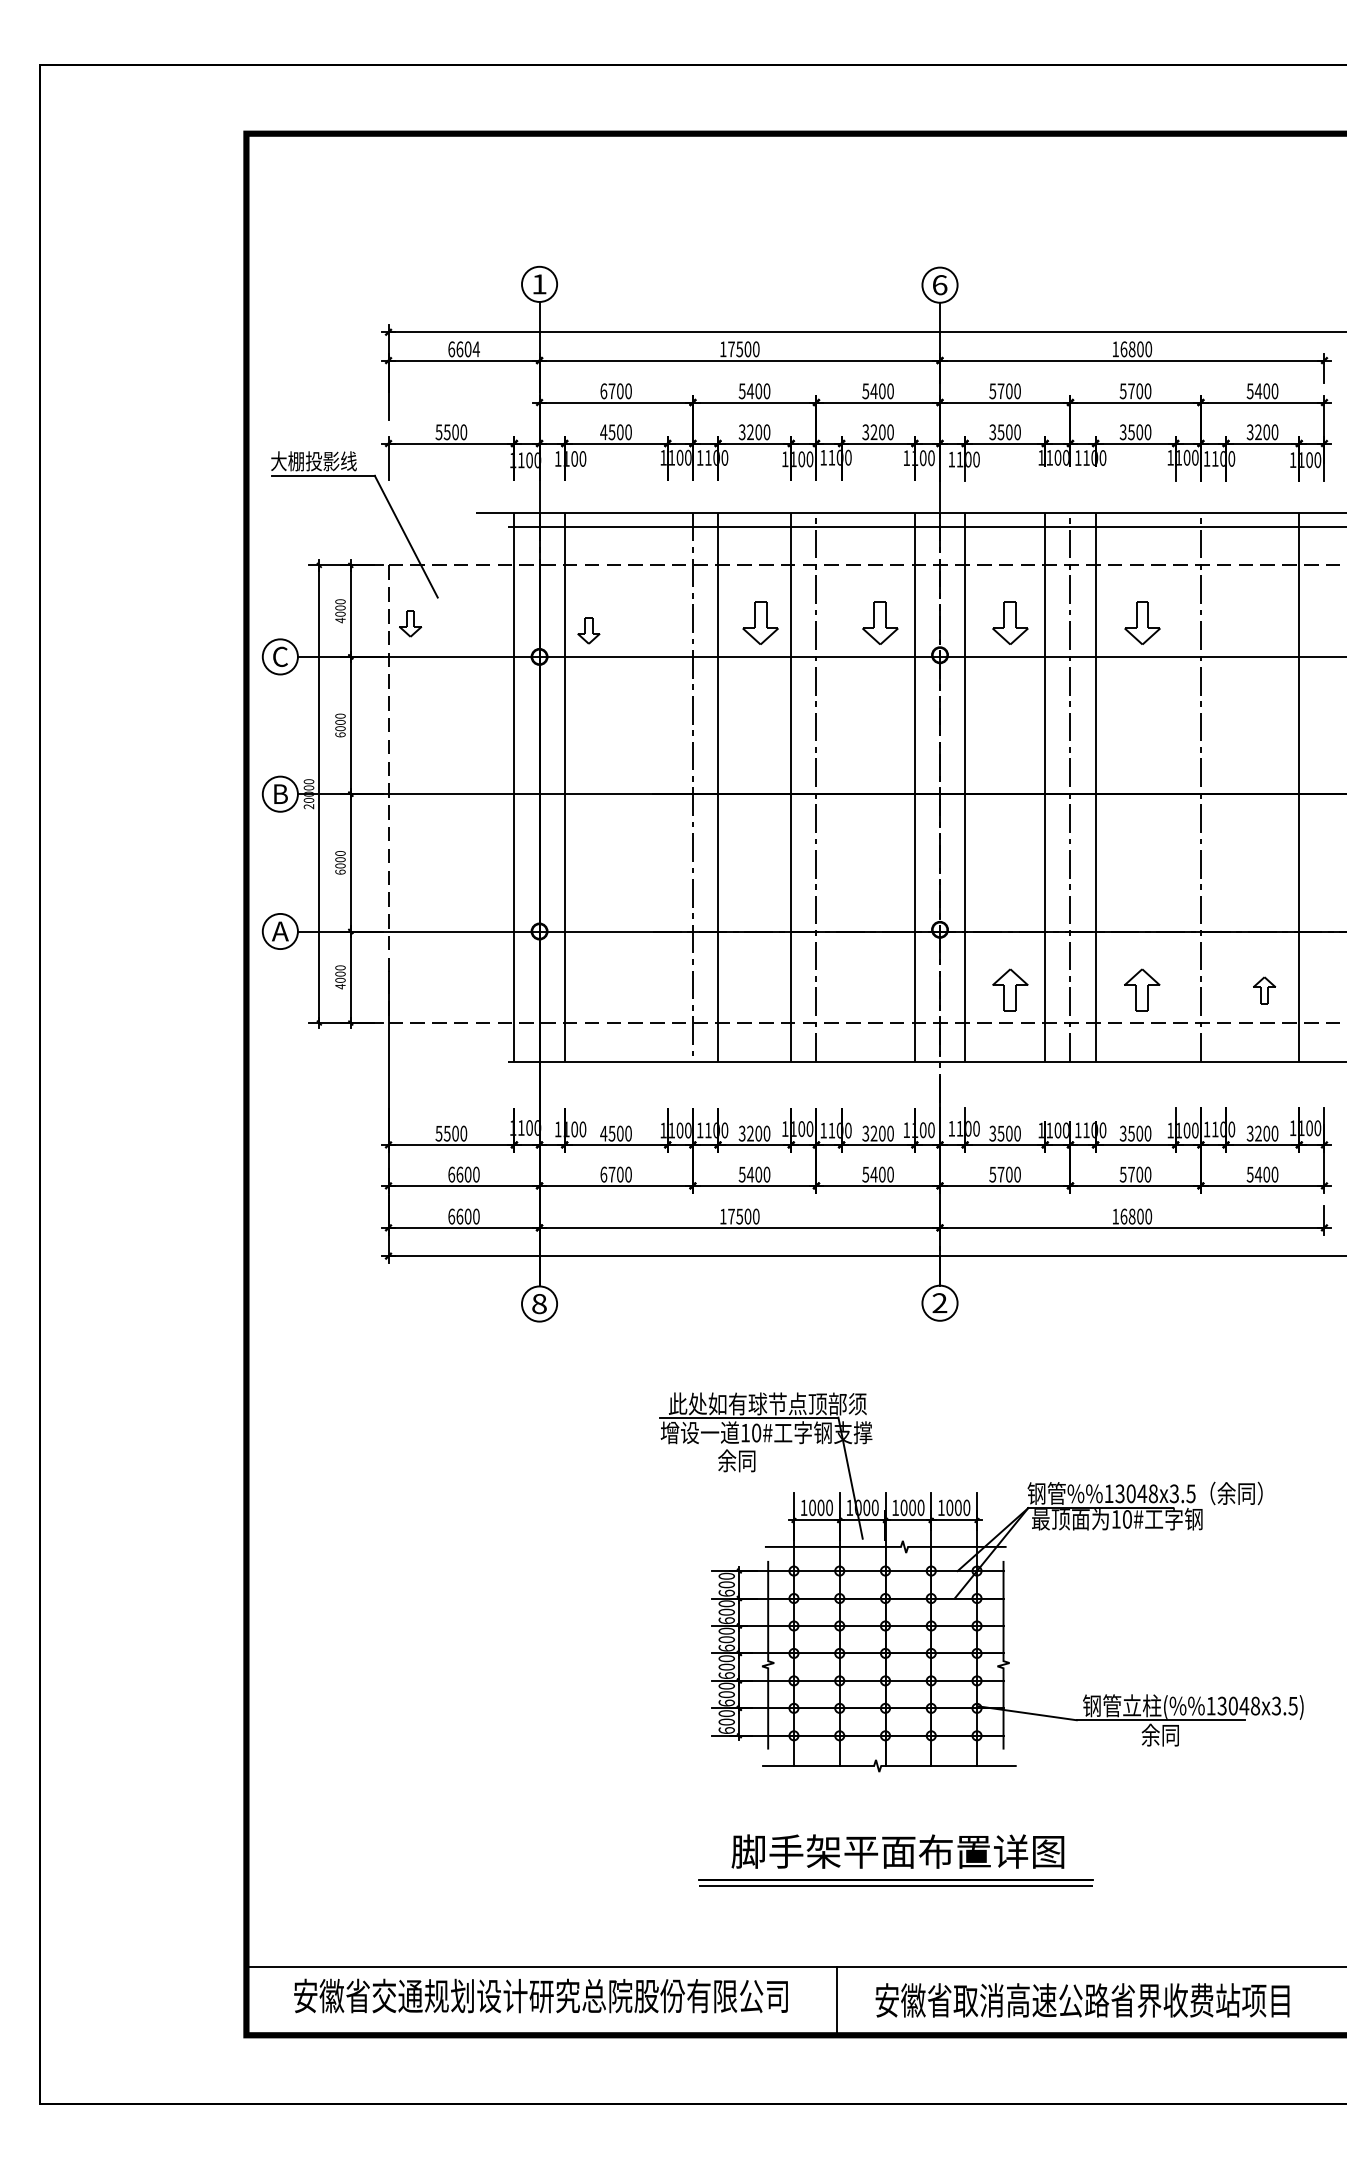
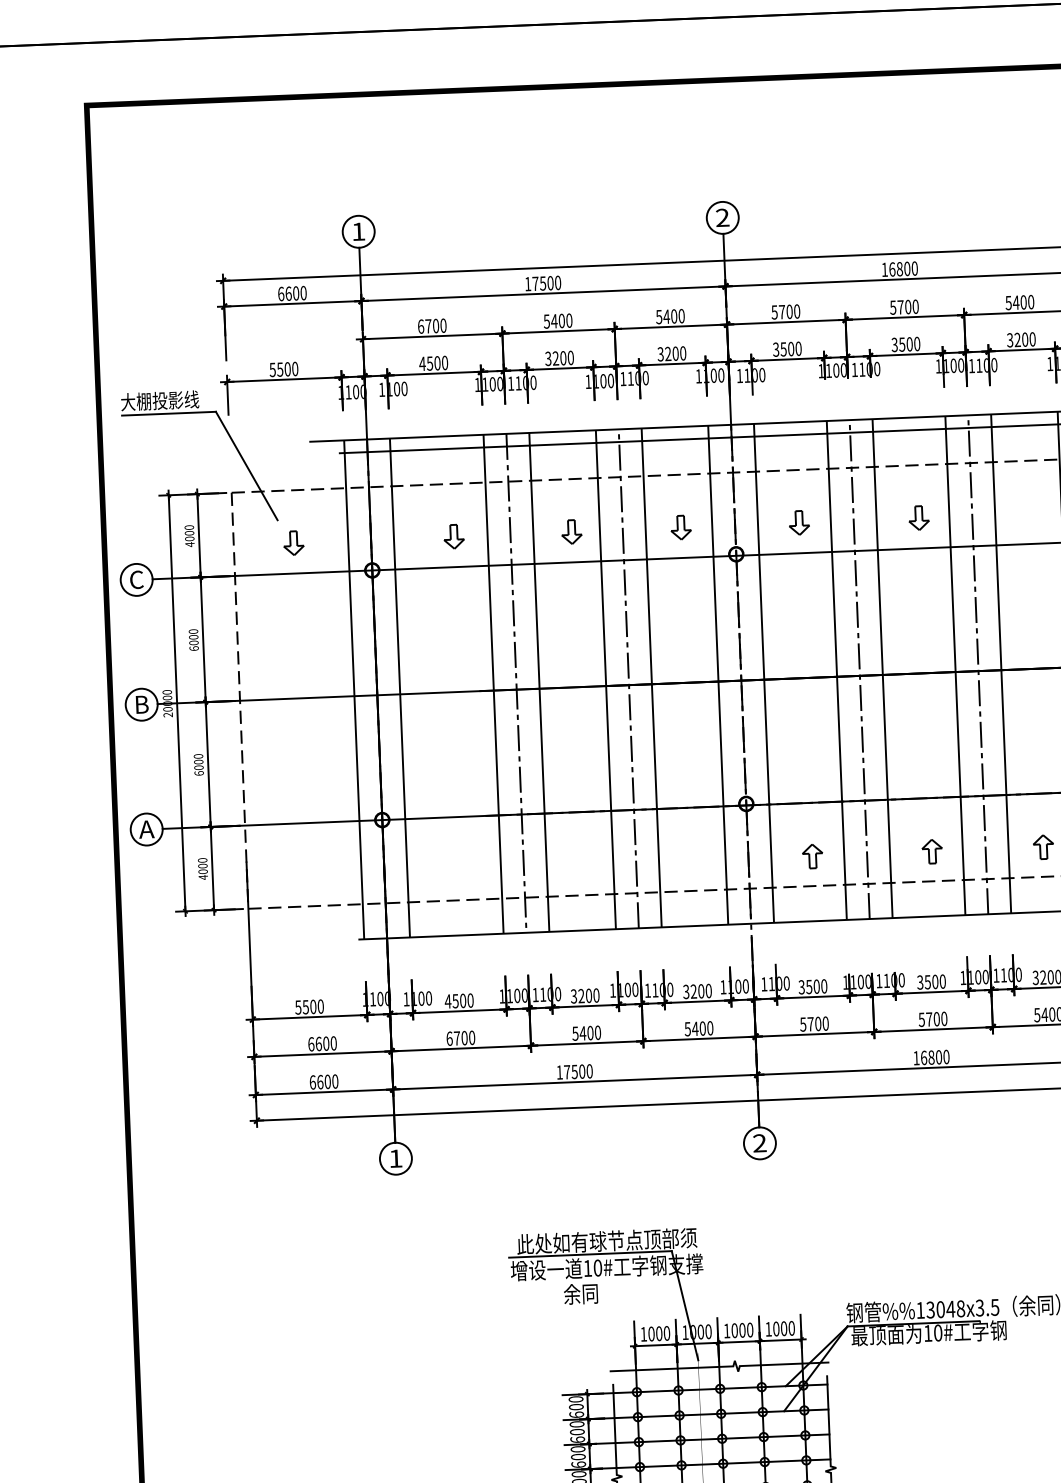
text: (939, 285) -> (722, 218), 6 -> 2
text: (475, 349) -> (302, 293), 6604 -> 6600
part: (410, 623) -> (293, 543), moved
part: (759, 623) -> (571, 532), size x0.62
part: (880, 623) -> (681, 527), size x0.62
part: (1010, 623) -> (799, 522), size x0.62
part: (1141, 623) -> (918, 518), size x0.62
part: (588, 630) -> (453, 536), moved
line: (667, 786) -> (493, 683), added
line: (841, 786) -> (651, 677), added
line: (1175, 786) -> (955, 665), added
line: (1226, 786) -> (1001, 663), added
part: (1010, 990) -> (812, 856), size x0.62
part: (1141, 990) -> (931, 851), size x0.62
text: (539, 1304) -> (395, 1159), 8 -> 1

